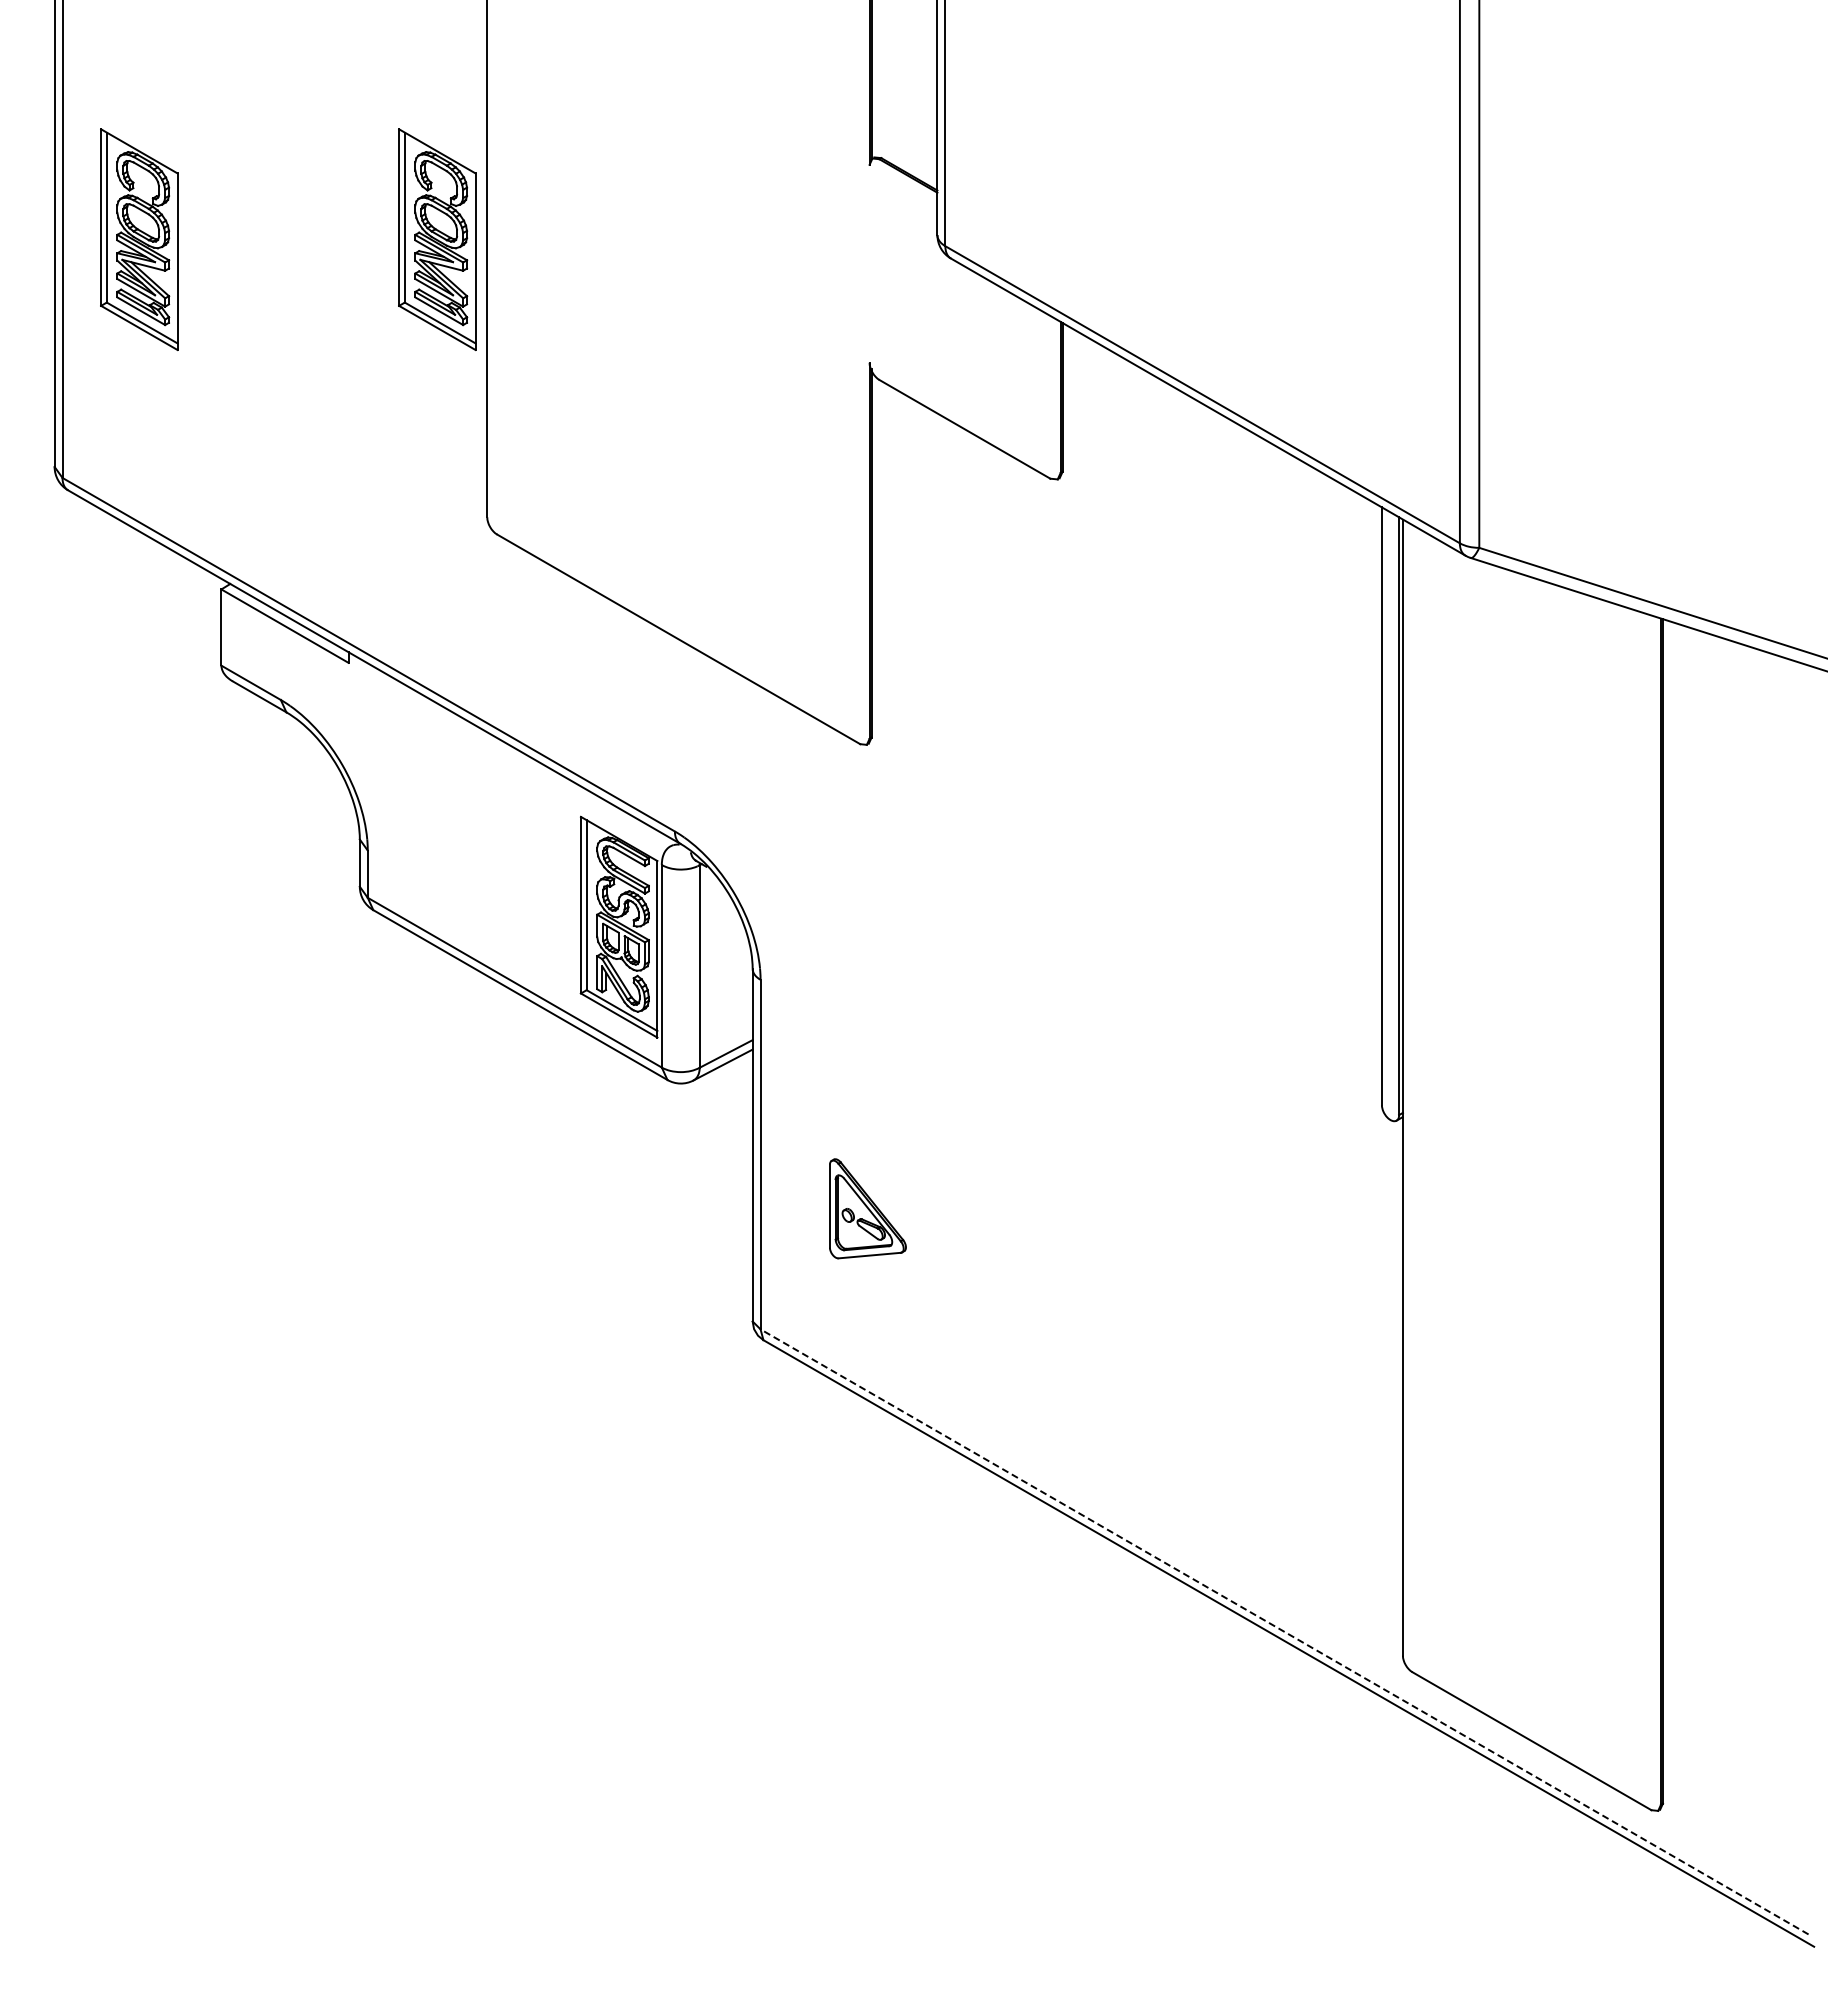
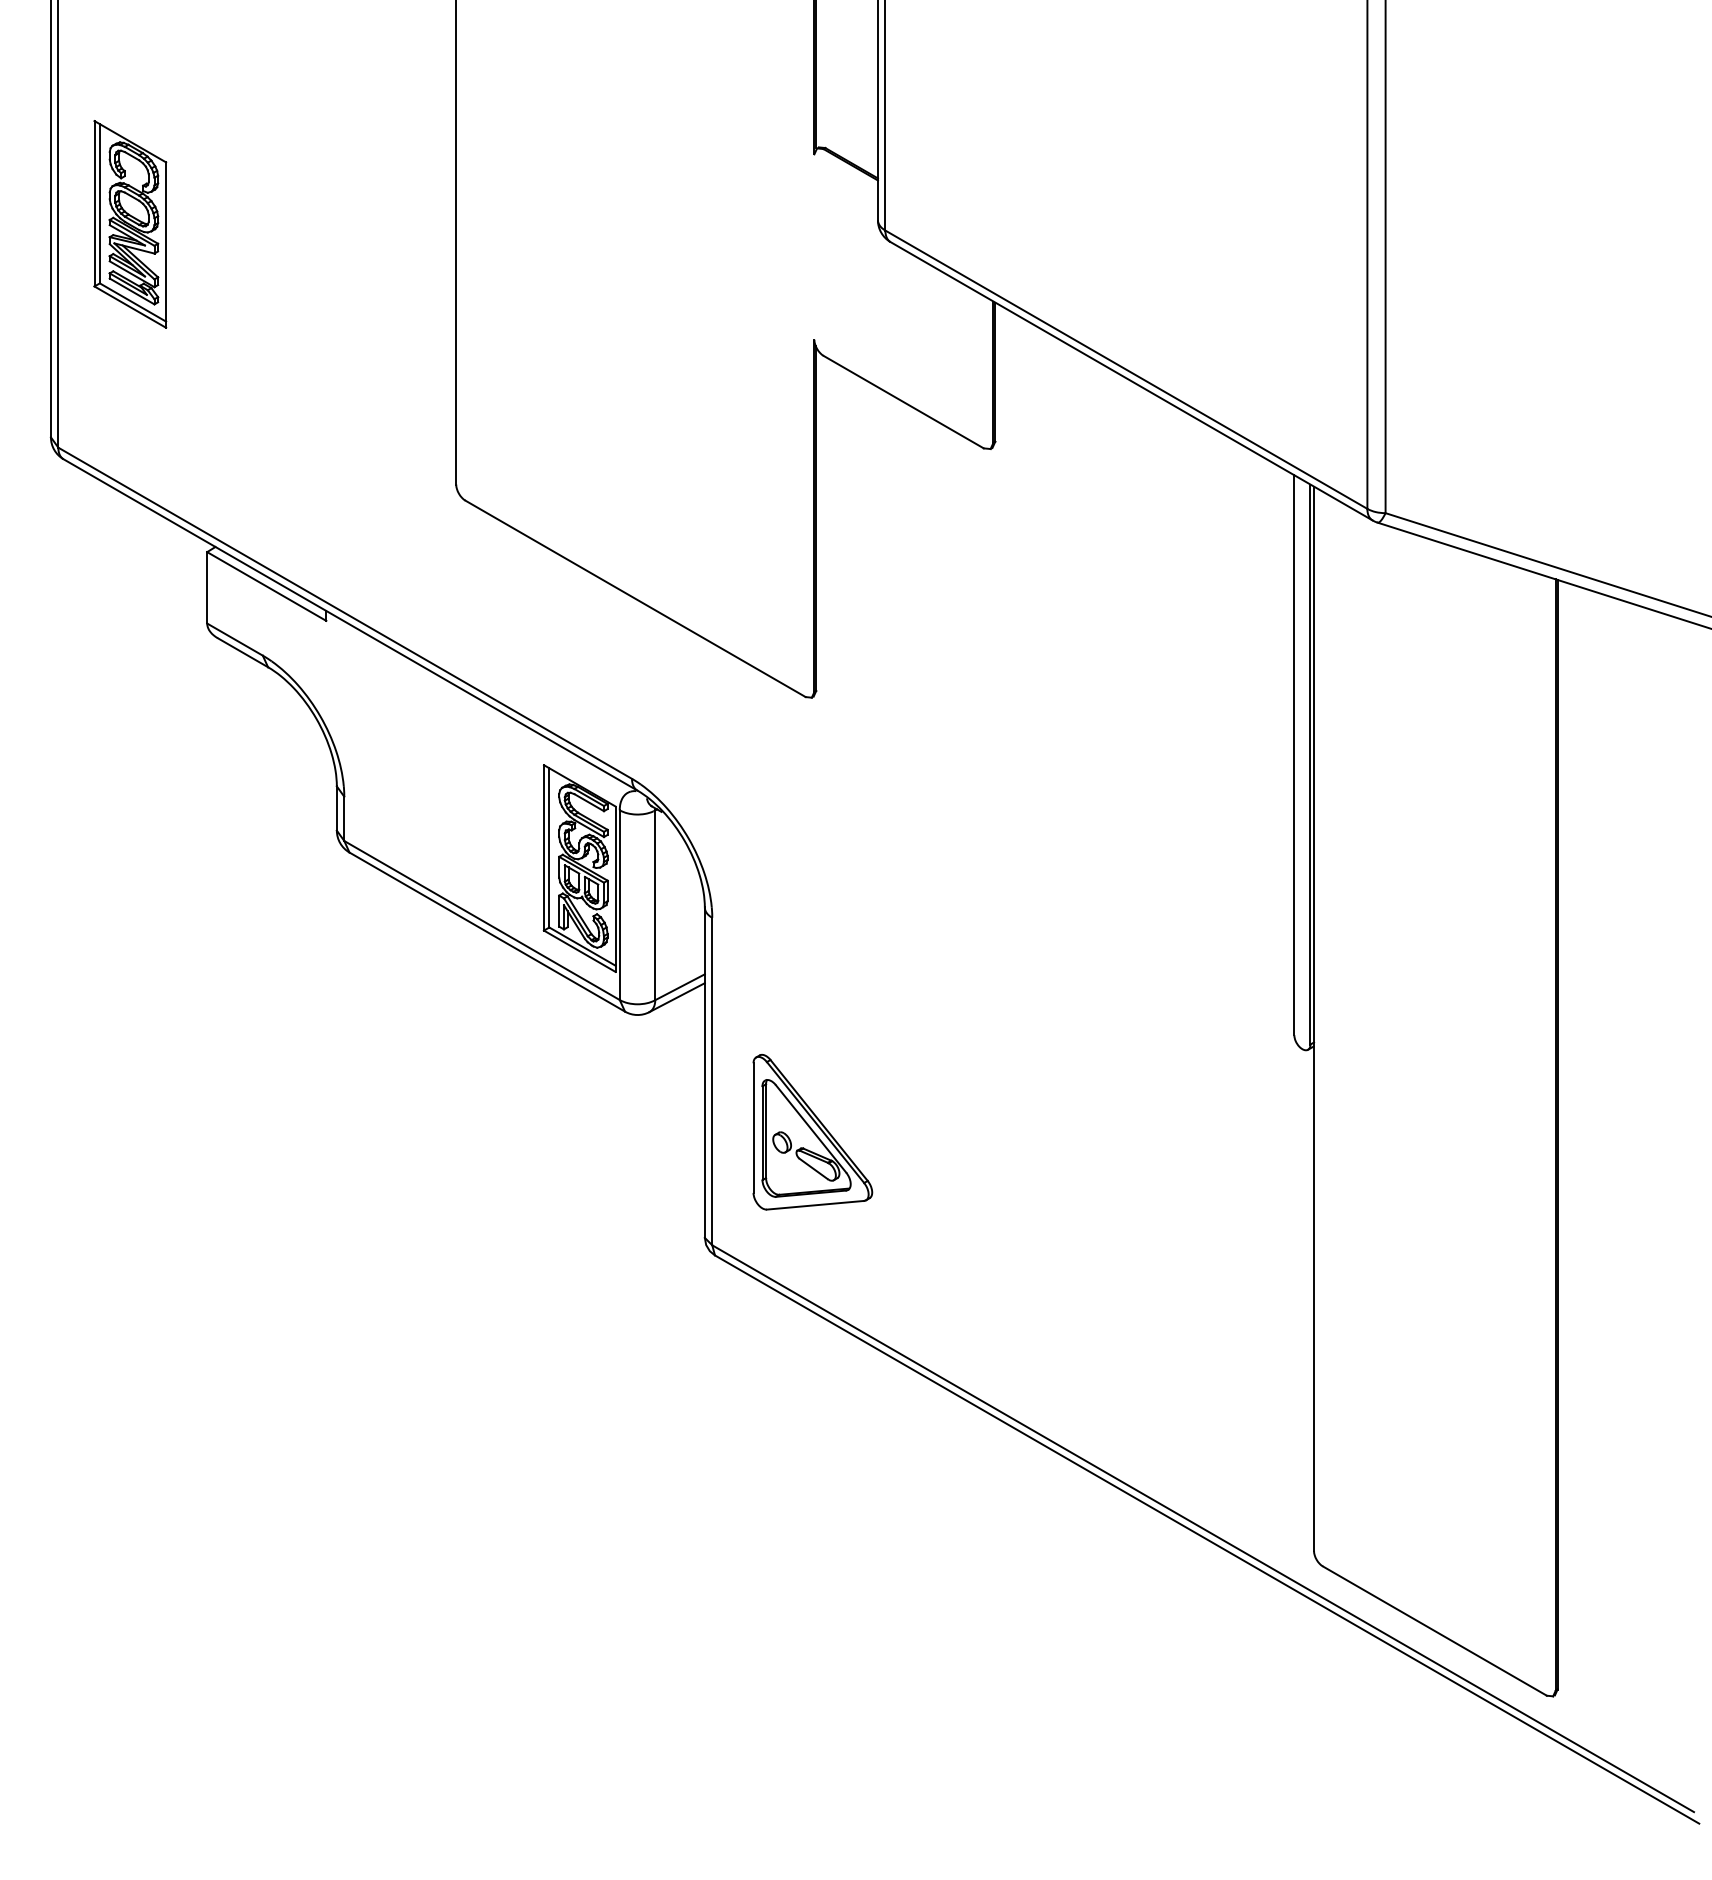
part: (437, 239) -> (409, 224), removed
part: (867, 1208) -> (812, 1132), size x1.67
line: (1284, 1631) -> (1203, 1528), dashed -> solid

